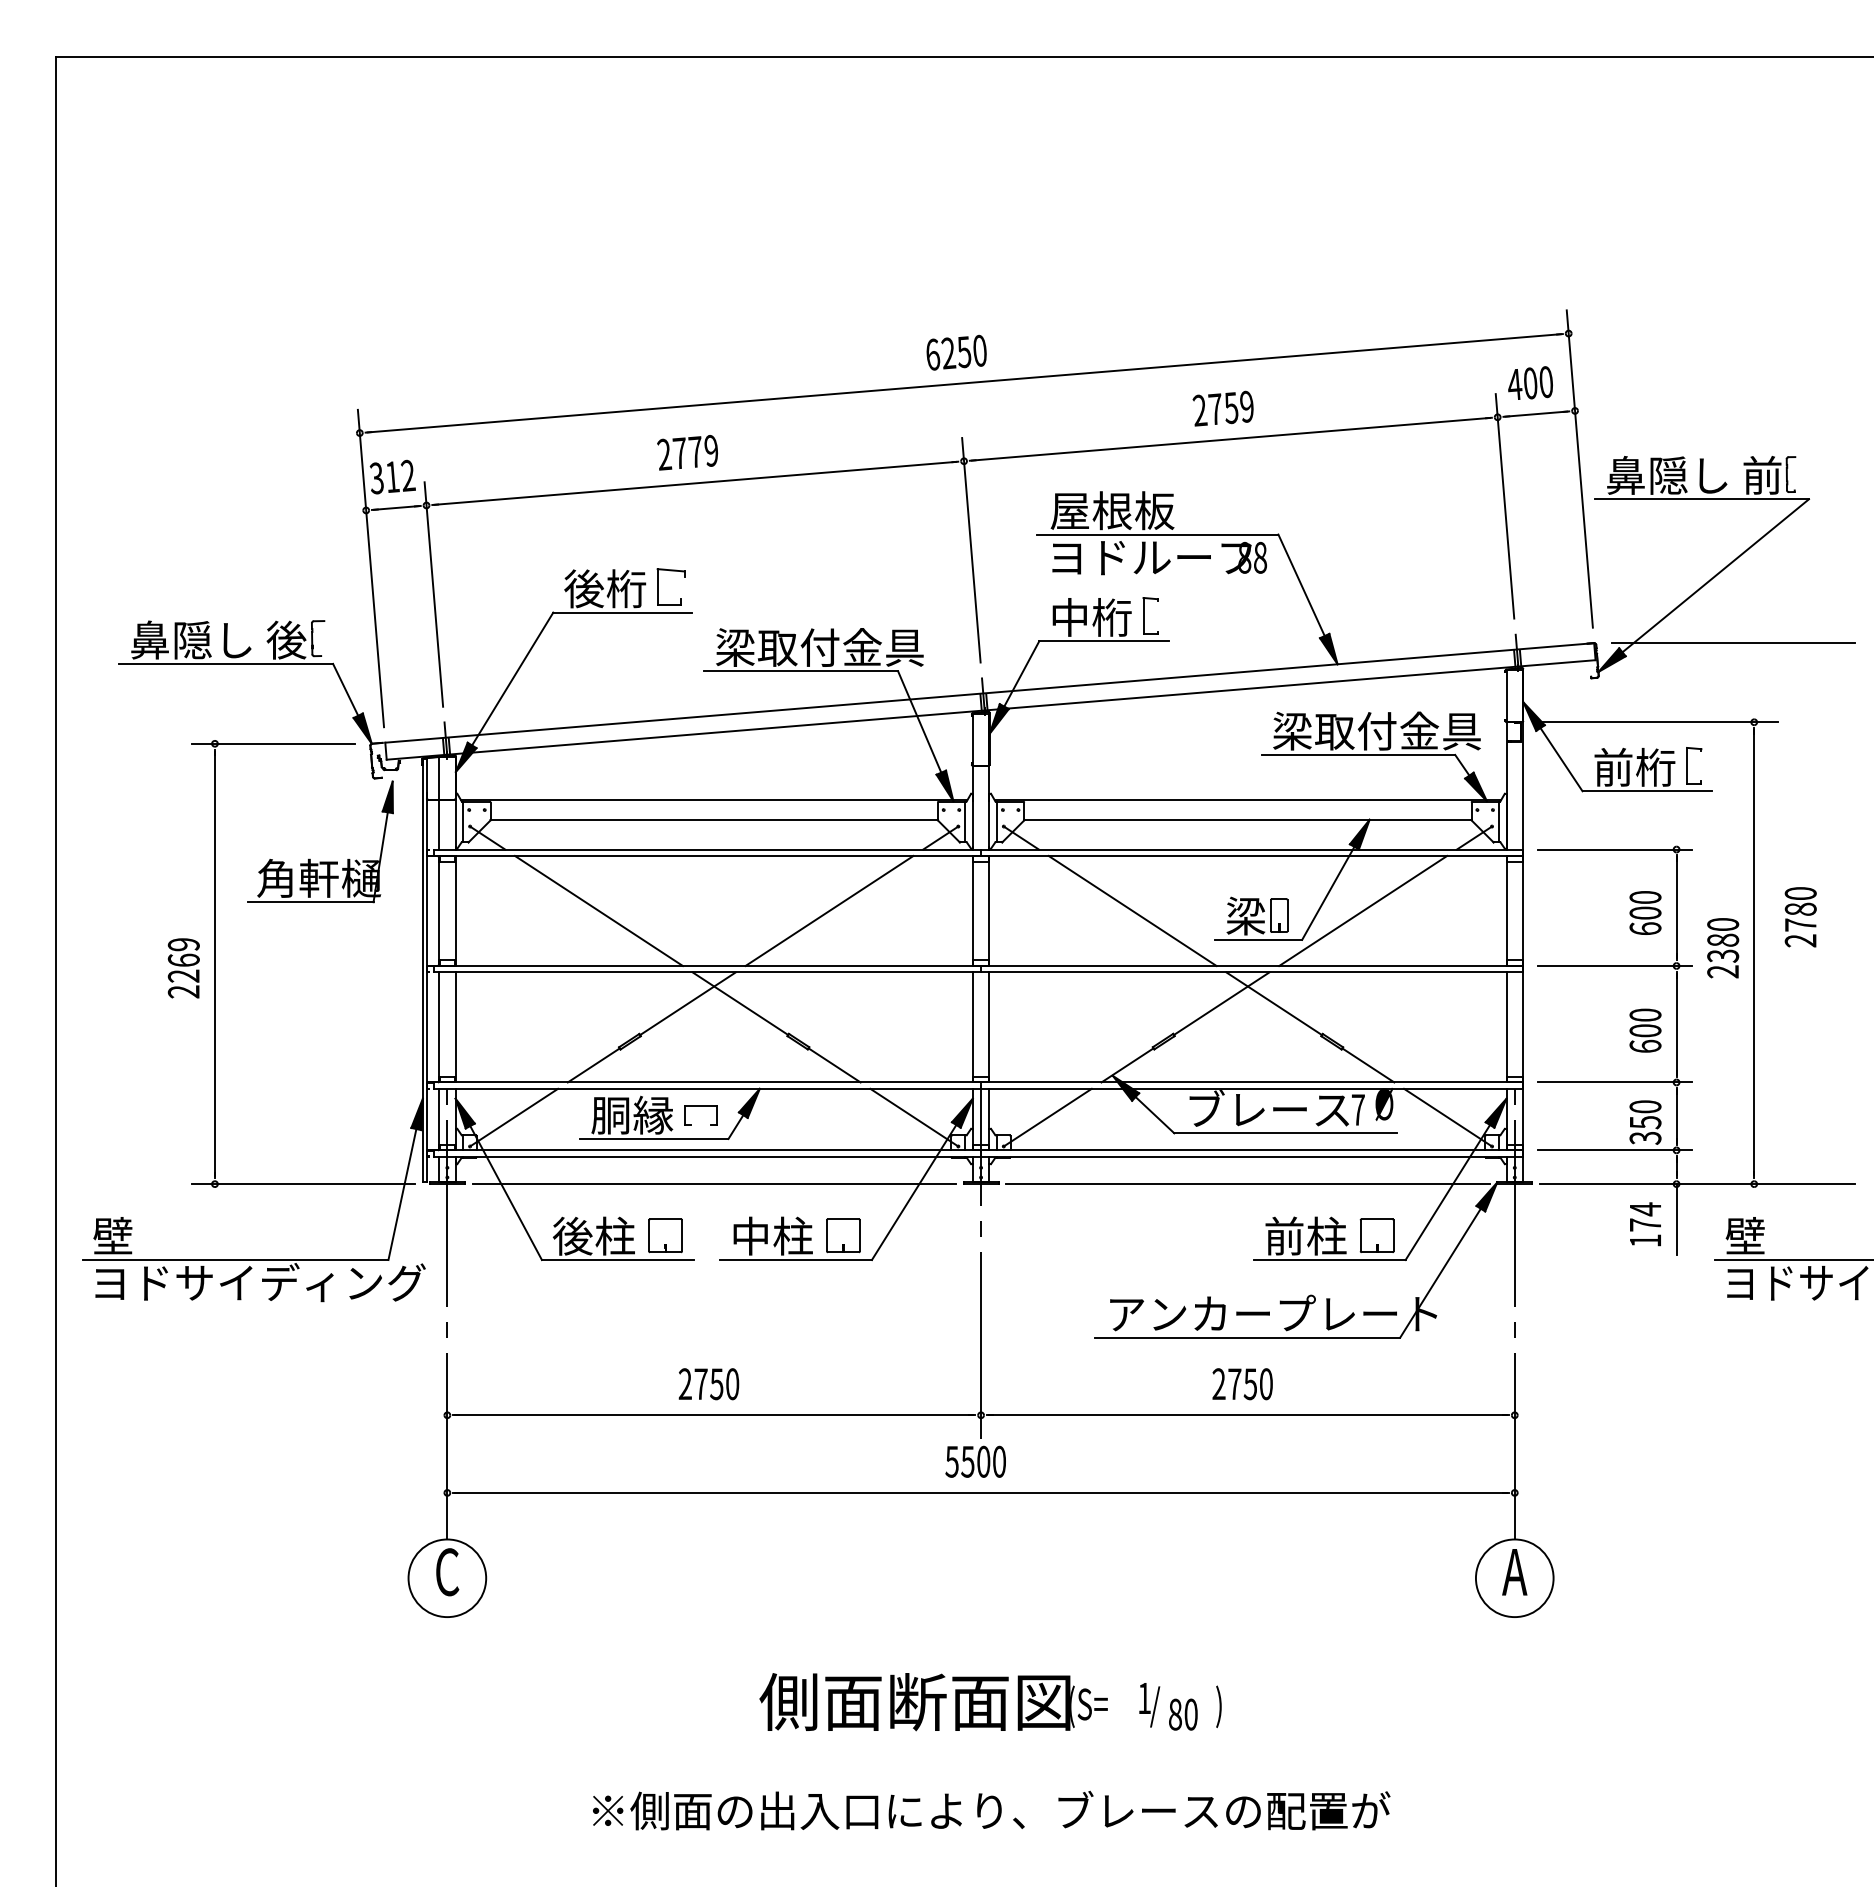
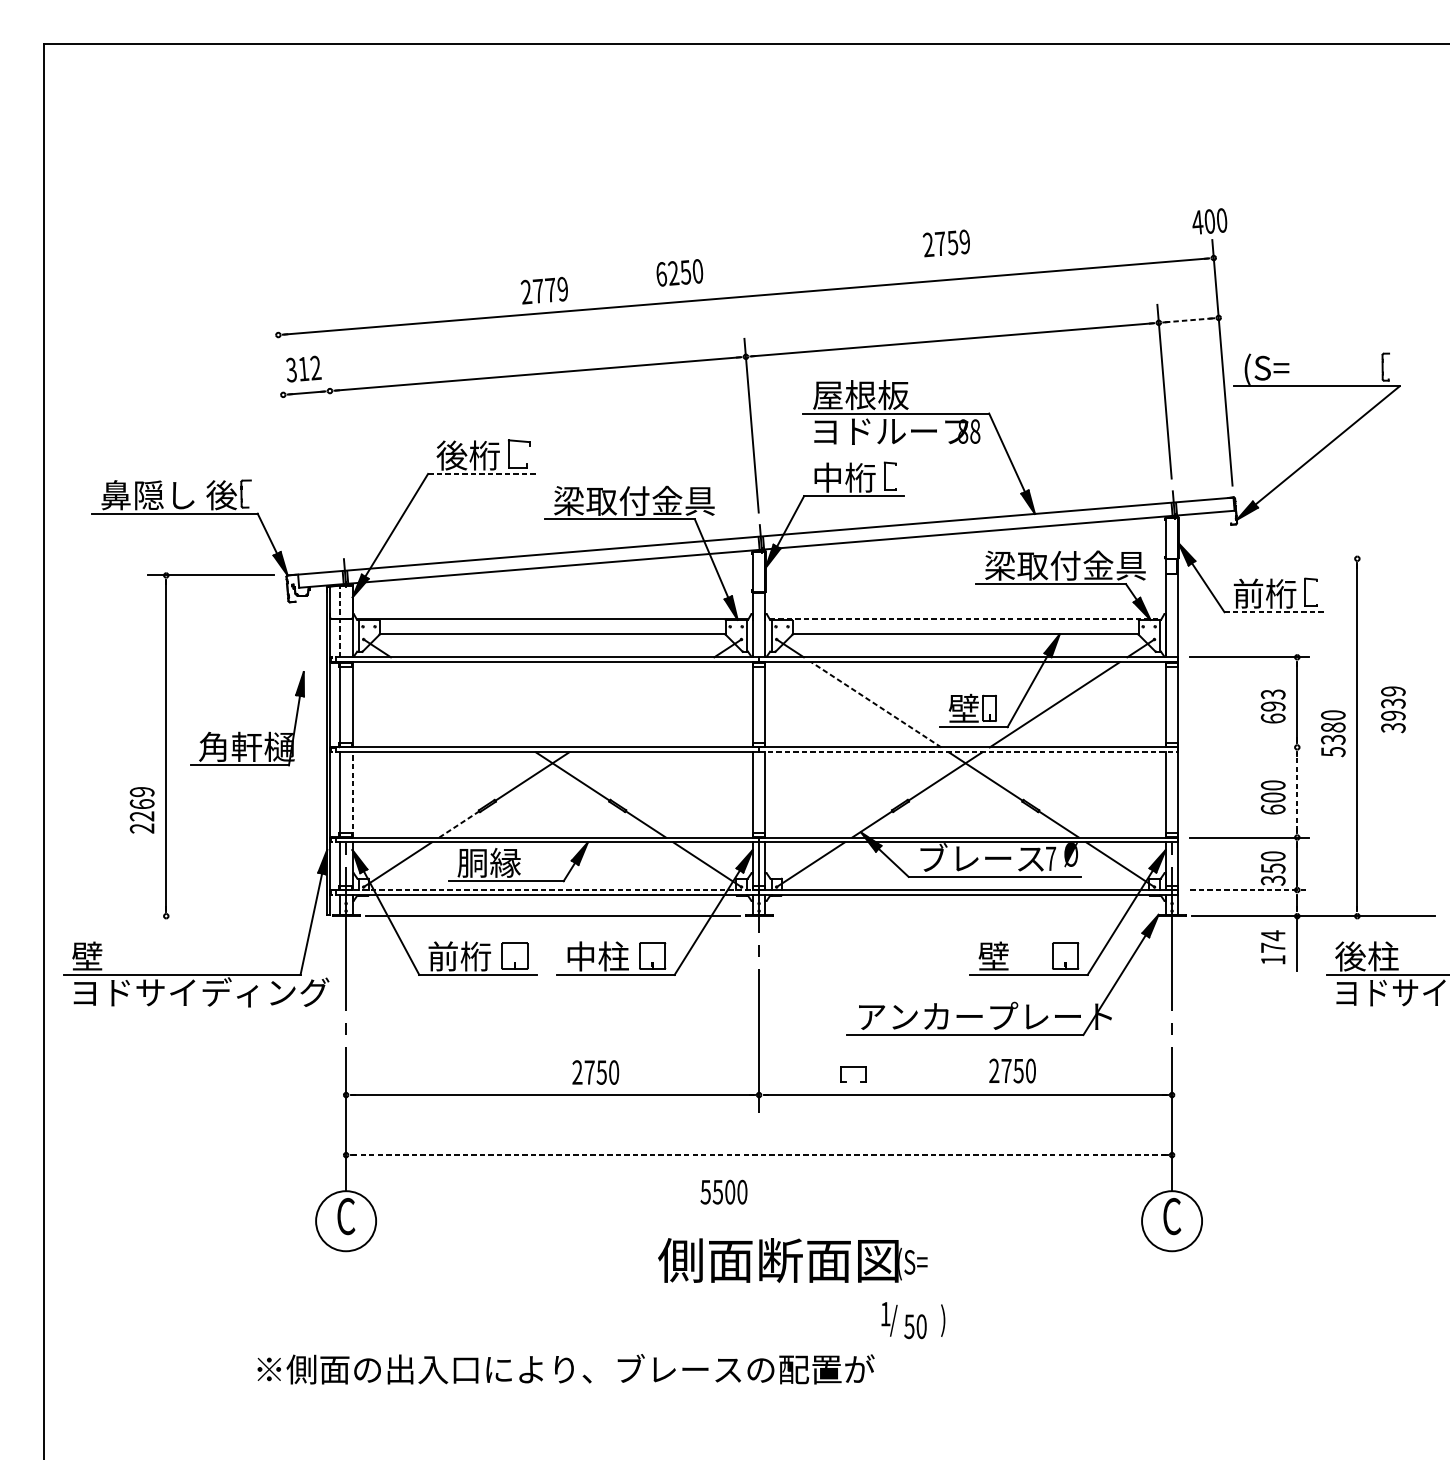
text: (956, 352) -> (679, 272), moved
text: (1530, 382) -> (1209, 220), moved
text: (1222, 408) -> (945, 243), moved
line: (1535, 414) -> (1188, 320), solid -> dashed
text: (687, 452) -> (544, 290), moved
text: (1694, 476) -> (1311, 368), 鼻隠し 前 -> (S=
line: (370, 568) -> (286, 439), removed
line: (433, 594) -> (335, 459), removed
line: (622, 612) -> (481, 473), solid -> dashed
line: (1733, 642) -> (1341, 497), removed
line: (1657, 722) -> (1282, 558), removed
line: (1647, 791) -> (1274, 612), solid -> dashed
line: (1248, 800) -> (966, 619), solid -> dashed
line: (439, 802) -> (340, 620), solid -> dashed
part: (310, 858) -> (240, 731), moved
text: (1645, 905) -> (1273, 700), 600 -> 693
line: (598, 910) -> (463, 704), removed
line: (829, 910) -> (641, 704), removed
line: (1132, 910) -> (876, 704), solid -> dashed
text: (1245, 915) -> (963, 708), 梁 -> 壁
text: (1800, 917) -> (1393, 709), 2780 -> 3939
line: (1615, 966) -> (1250, 747), removed
text: (183, 968) -> (141, 810), moved
text: (1723, 971) -> (1333, 751), 2380 -> 5380
line: (1251, 972) -> (968, 752), solid -> dashed
line: (1676, 1023) -> (1297, 791), solid -> dashed
line: (455, 1026) -> (352, 794), solid -> dashed
line: (594, 1065) -> (459, 824), solid -> dashed
part: (700, 1106) -> (853, 1067), moved
line: (707, 1150) -> (547, 890), solid -> dashed
line: (1615, 1150) -> (1250, 890), solid -> dashed
line: (303, 1184) -> (234, 916), removed
line: (1247, 1184) -> (965, 916), removed
text: (593, 1235) -> (459, 955), 後柱 -> 前桁
text: (1305, 1235) -> (1010, 955), 前柱 -> 壁
text: (1766, 1235) -> (1366, 955), 壁 -> 後柱
text: (708, 1384) -> (595, 1072), moved
text: (1242, 1384) -> (1012, 1071), moved
text: (975, 1461) -> (723, 1191), moved
line: (981, 1492) -> (759, 1154), solid -> dashed
text: (1514, 1572) -> (1171, 1216), A -> C
text: (933, 1702) -> (792, 1260), moved
text: (1174, 1714) -> (908, 1326), 80 -> 50
text: (991, 1810) -> (565, 1369), moved

